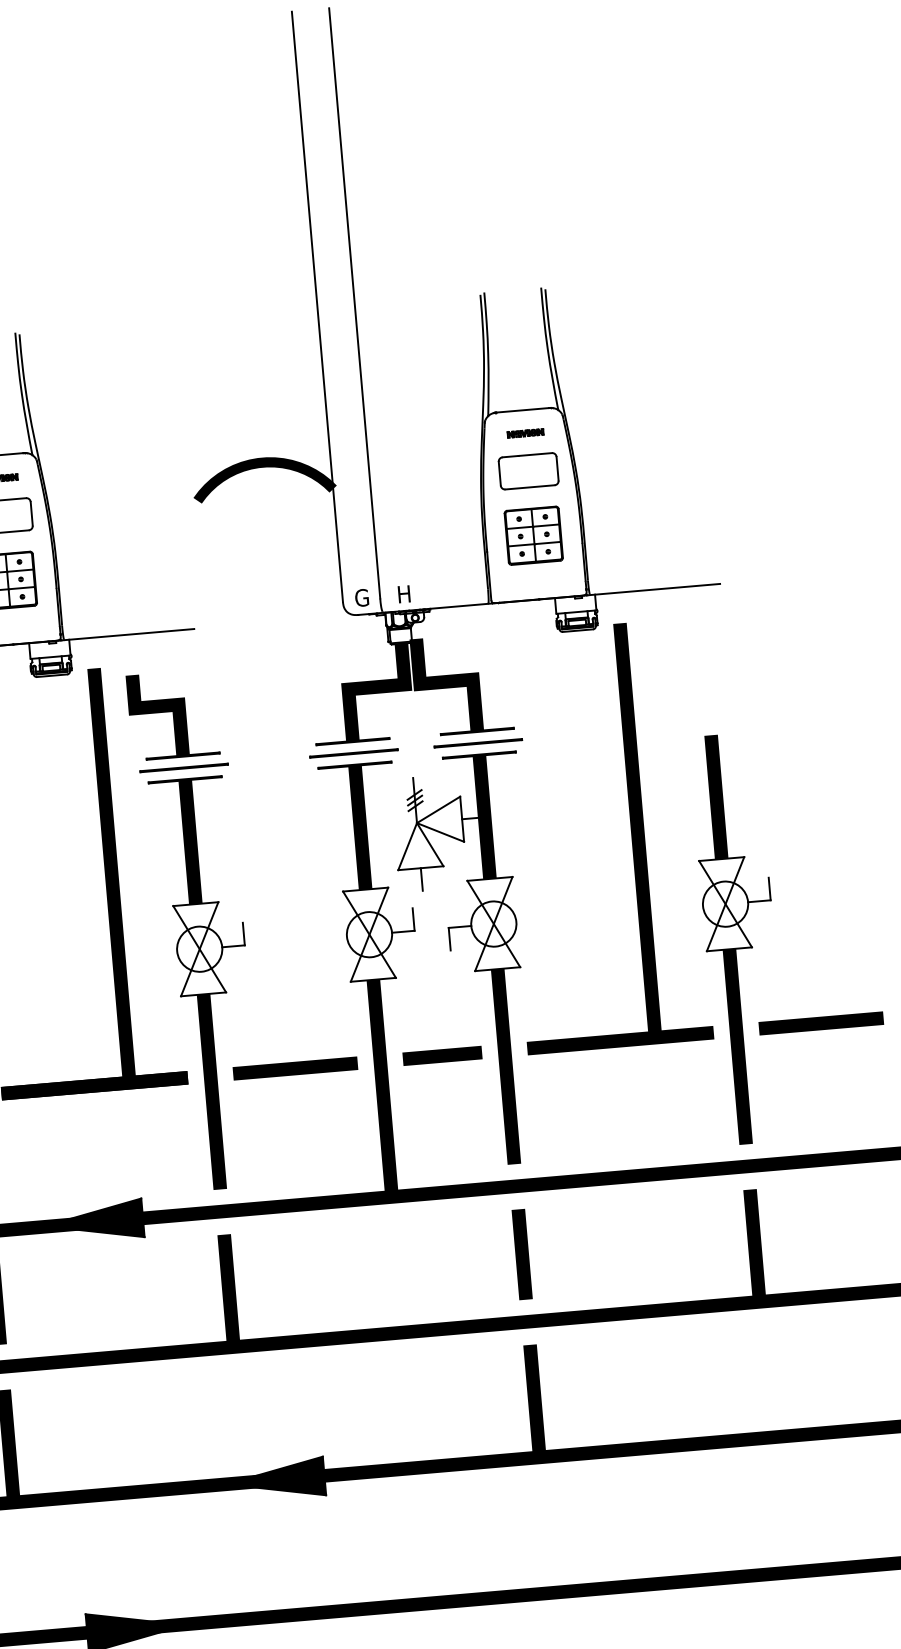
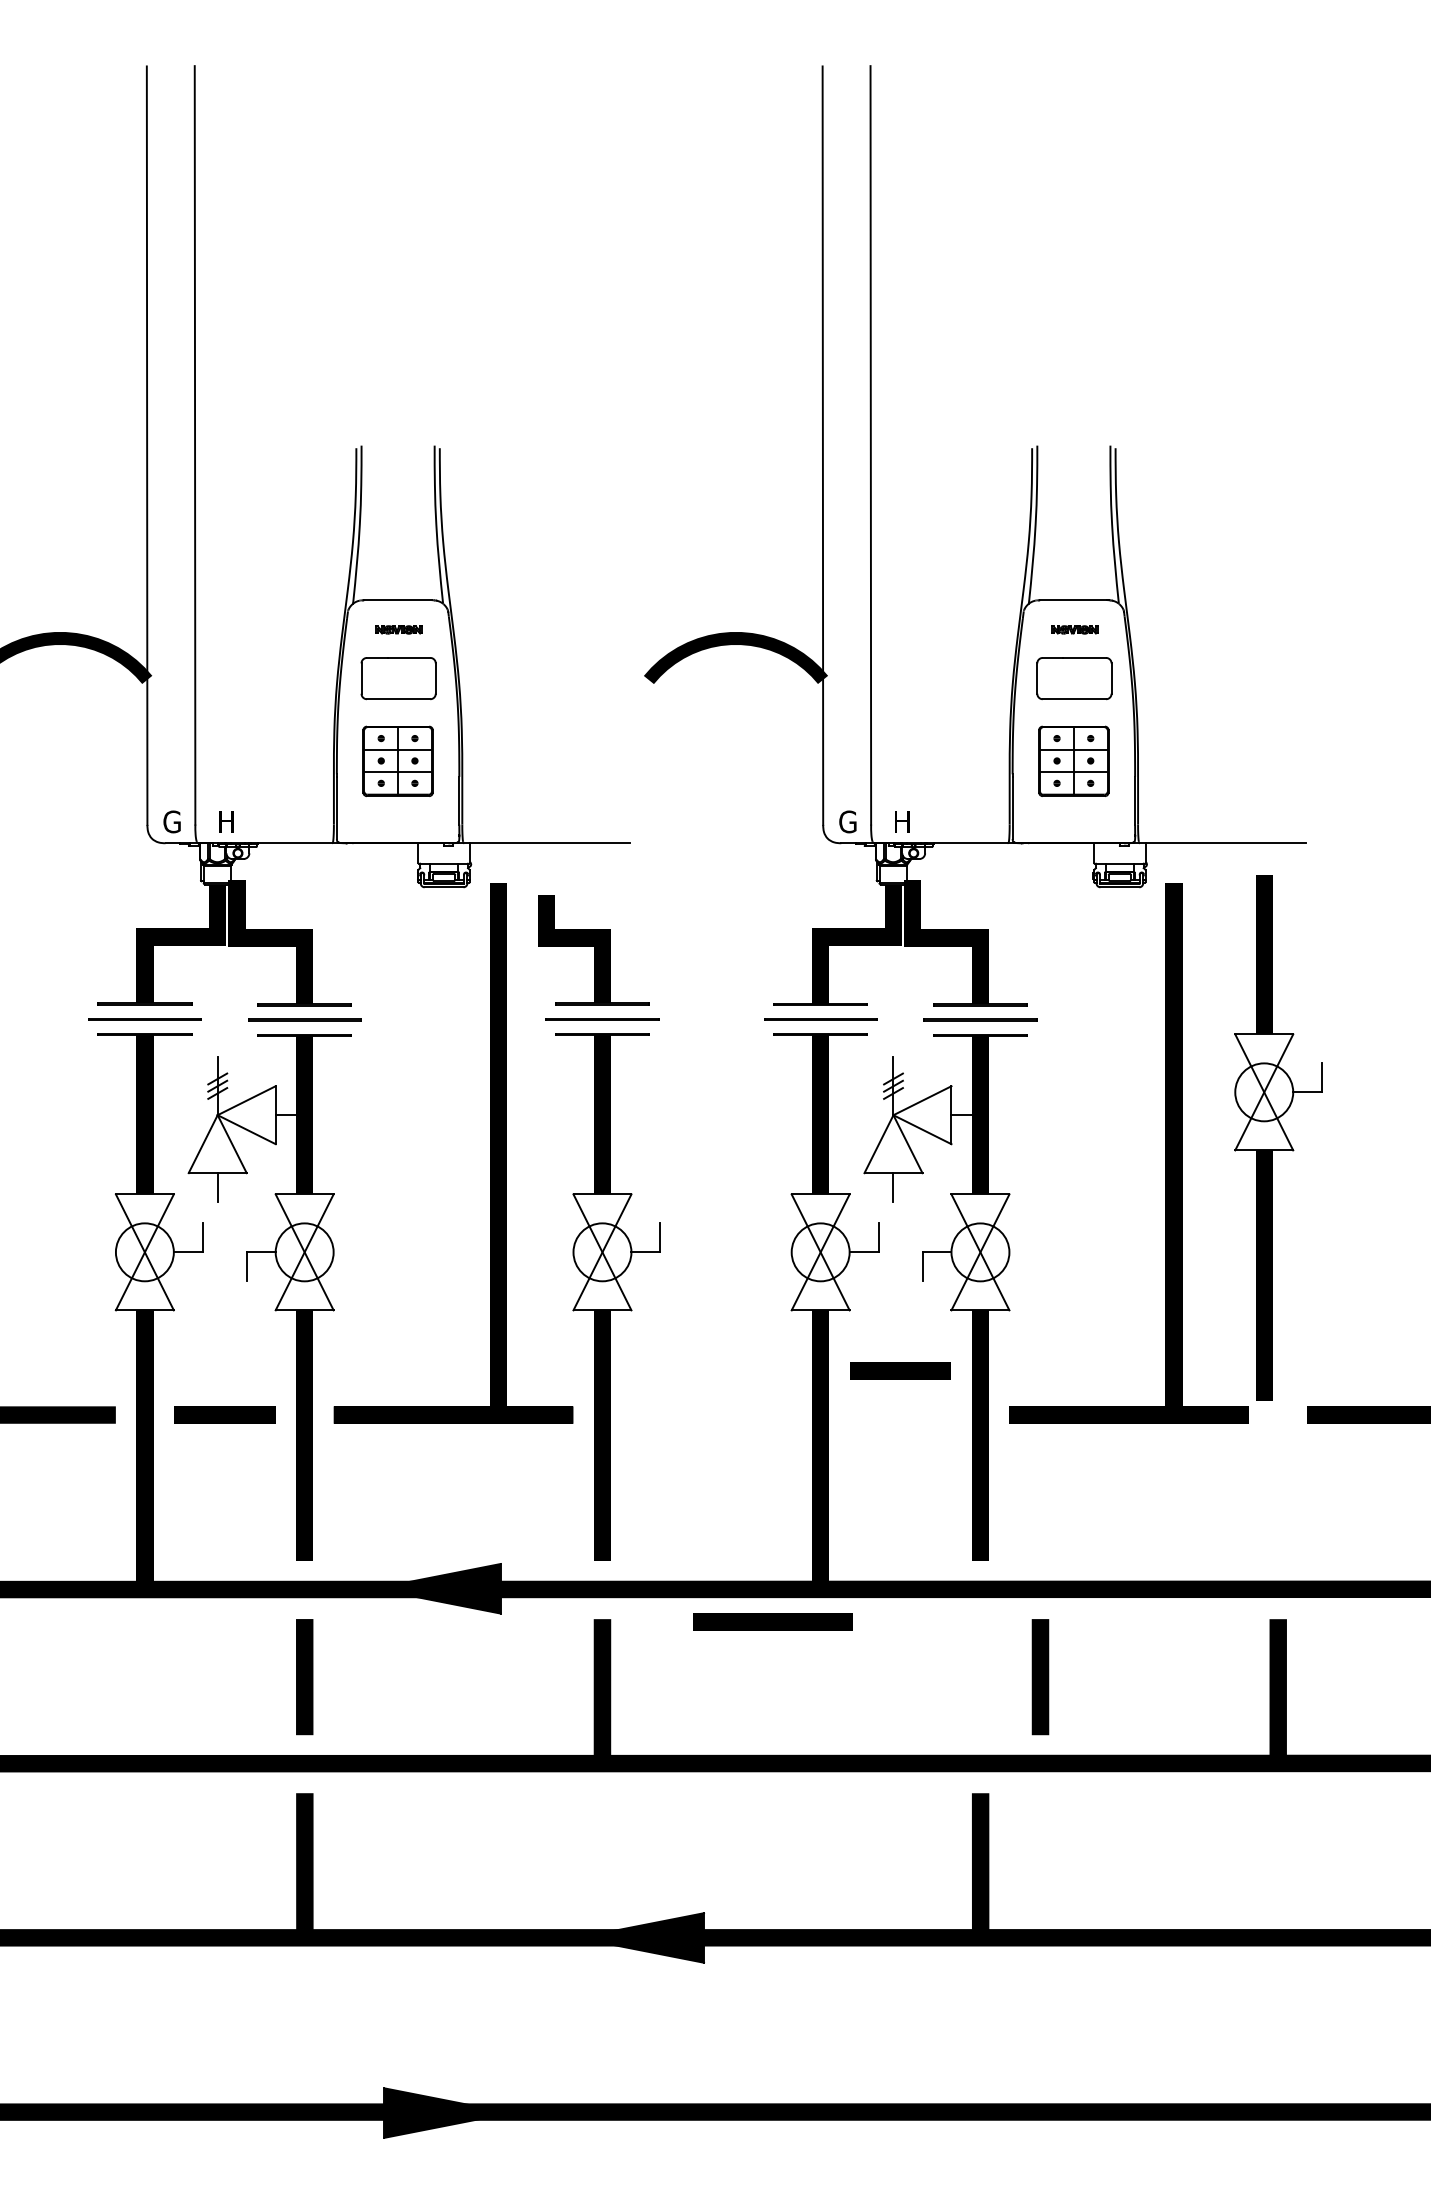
part: (739, 938) -> (1278, 1137), moved
line: (442, 1055) -> (900, 1370), moved
line: (295, 1068) -> (772, 1621), moved
line: (522, 1254) -> (1040, 1677), moved

